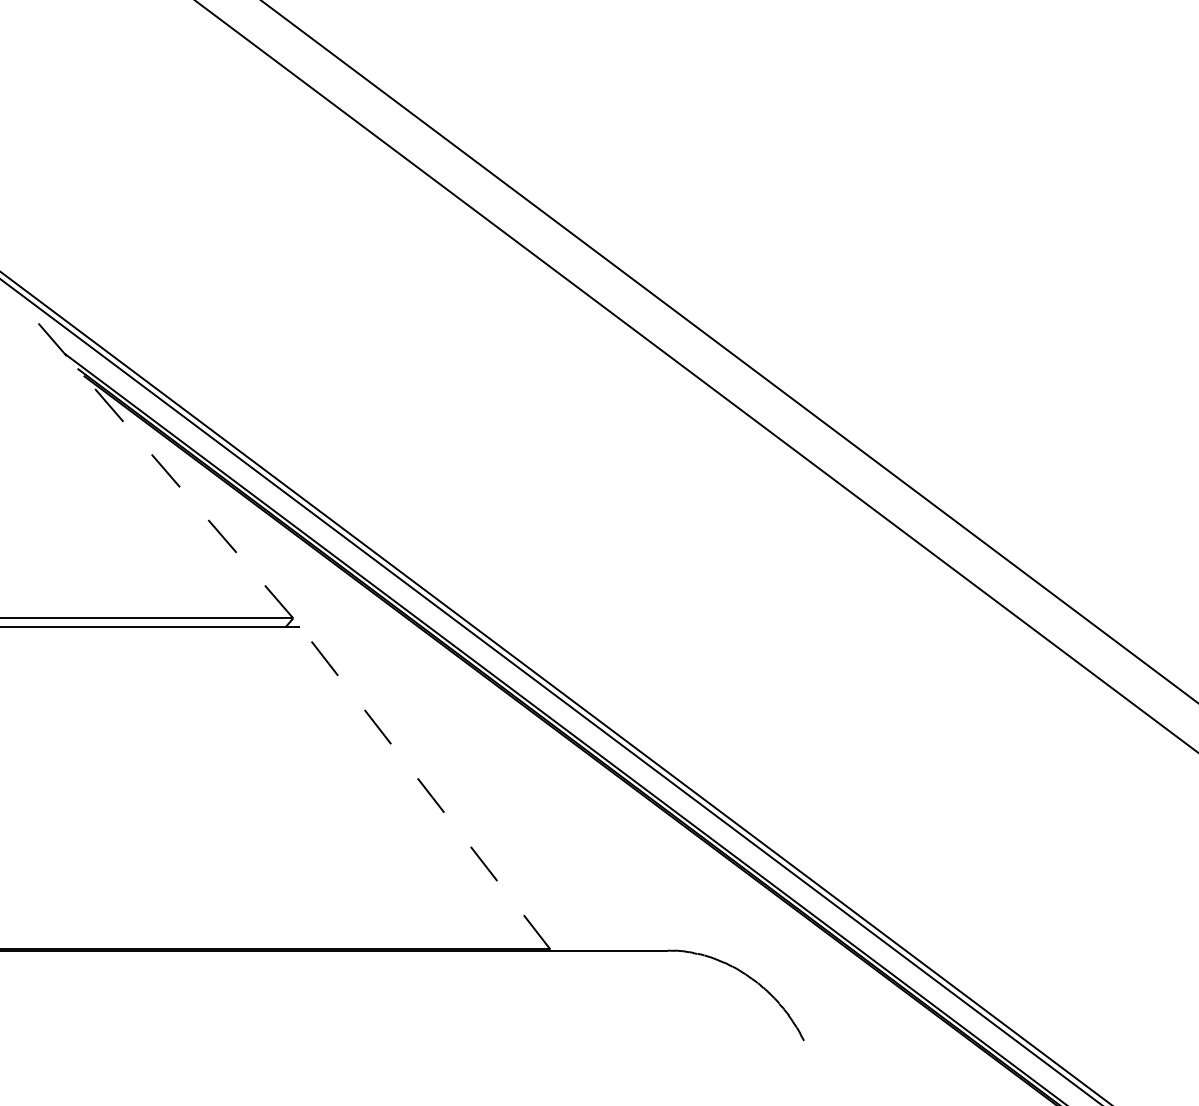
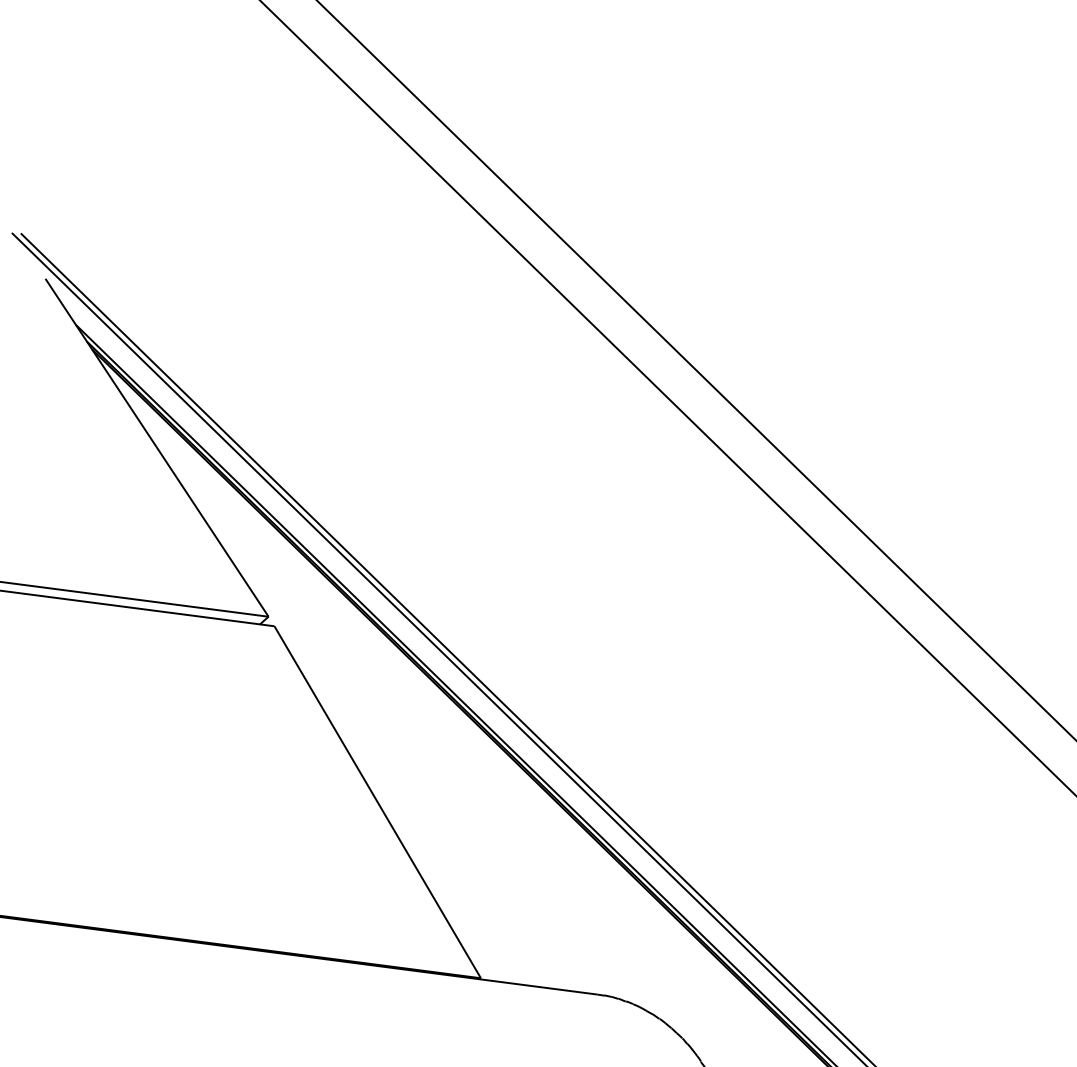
line: (160, 464) -> (156, 447), dashed -> solid
line: (425, 787) -> (377, 801), dashed -> solid

